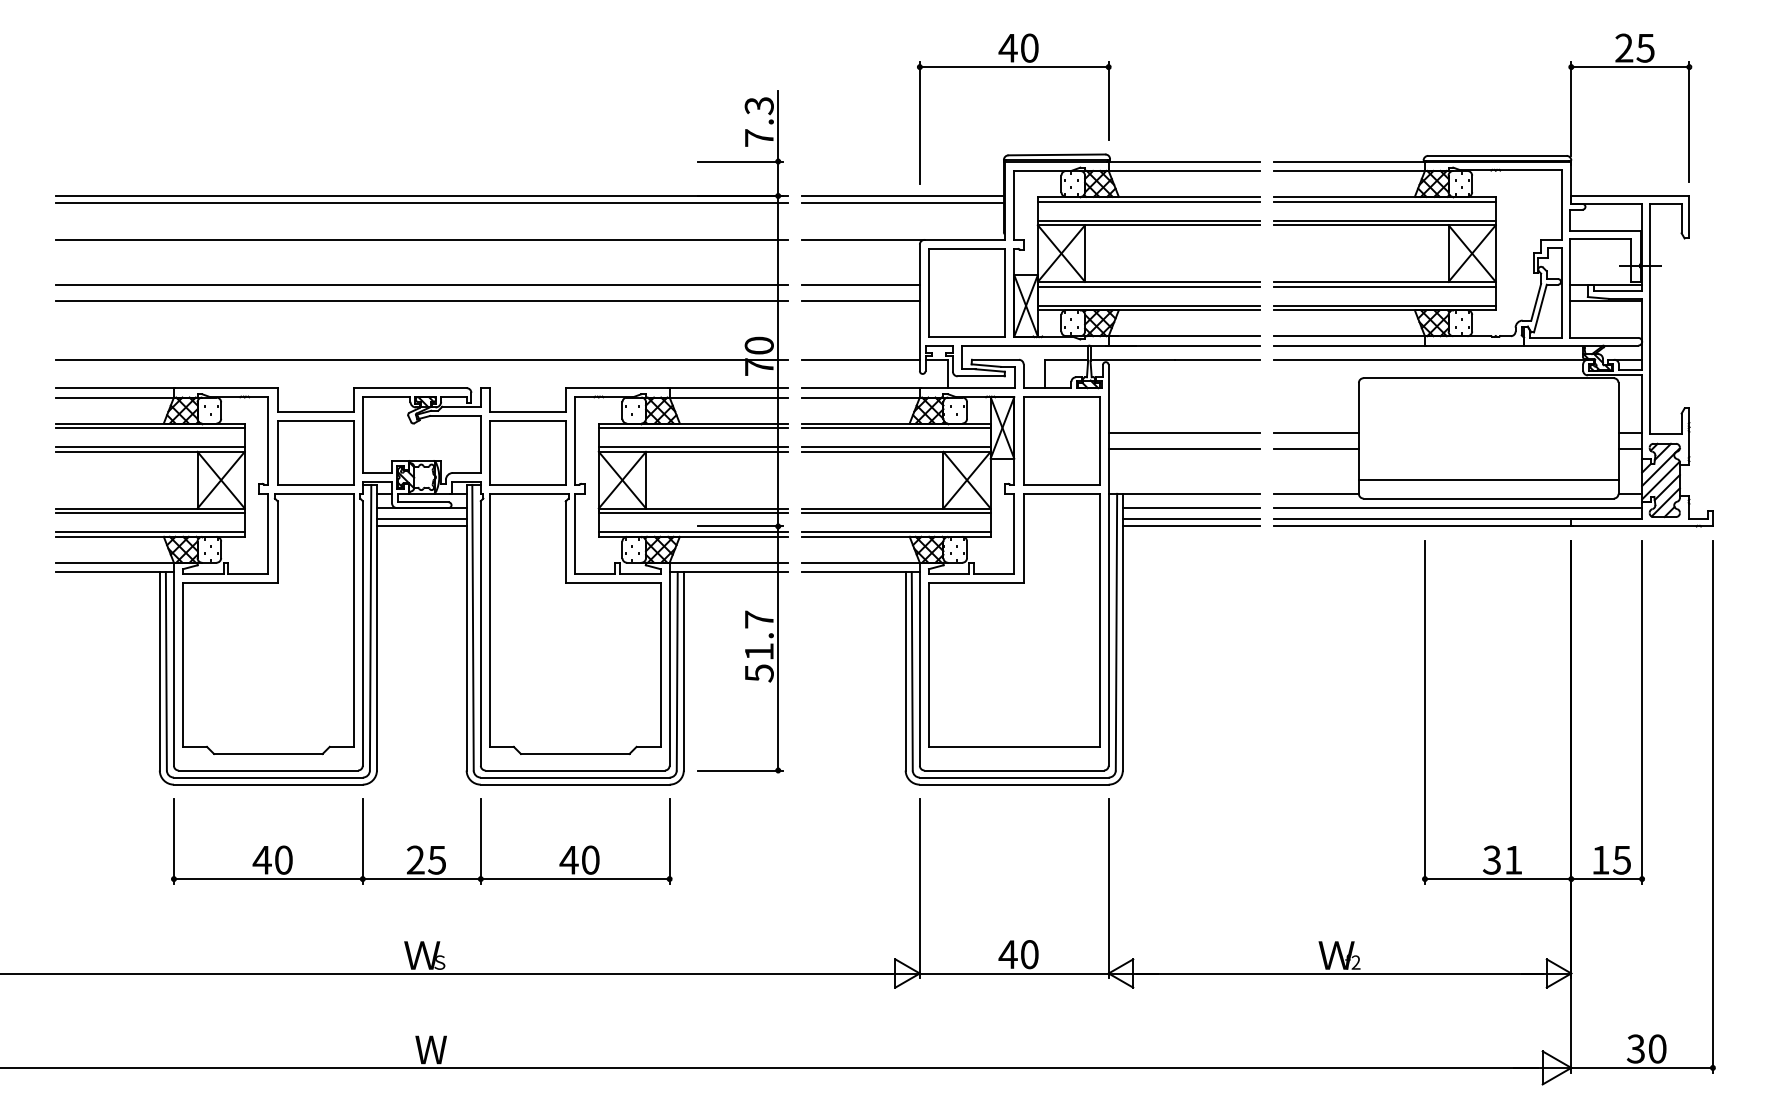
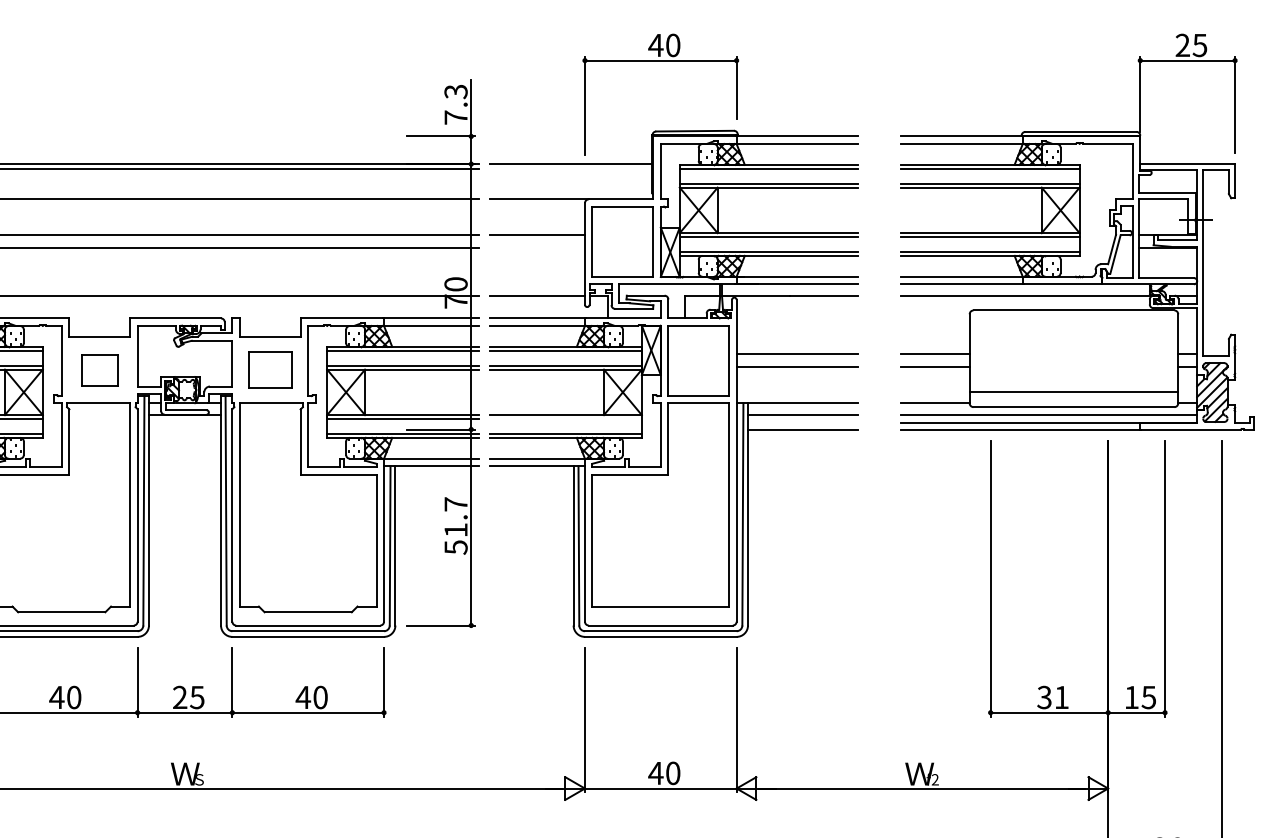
line: (902, 202) -> (571, 169), removed
part: (1493, 280) -> (1077, 232), moved
line: (860, 300) -> (537, 248), removed
part: (315, 452) -> (99, 370), size x0.6
part: (527, 452) -> (269, 370), size x0.7
line: (895, 513) -> (565, 419), removed
line: (421, 518) -> (184, 423), removed
line: (1190, 518) -> (802, 423), removed
line: (421, 526) -> (184, 429), removed

